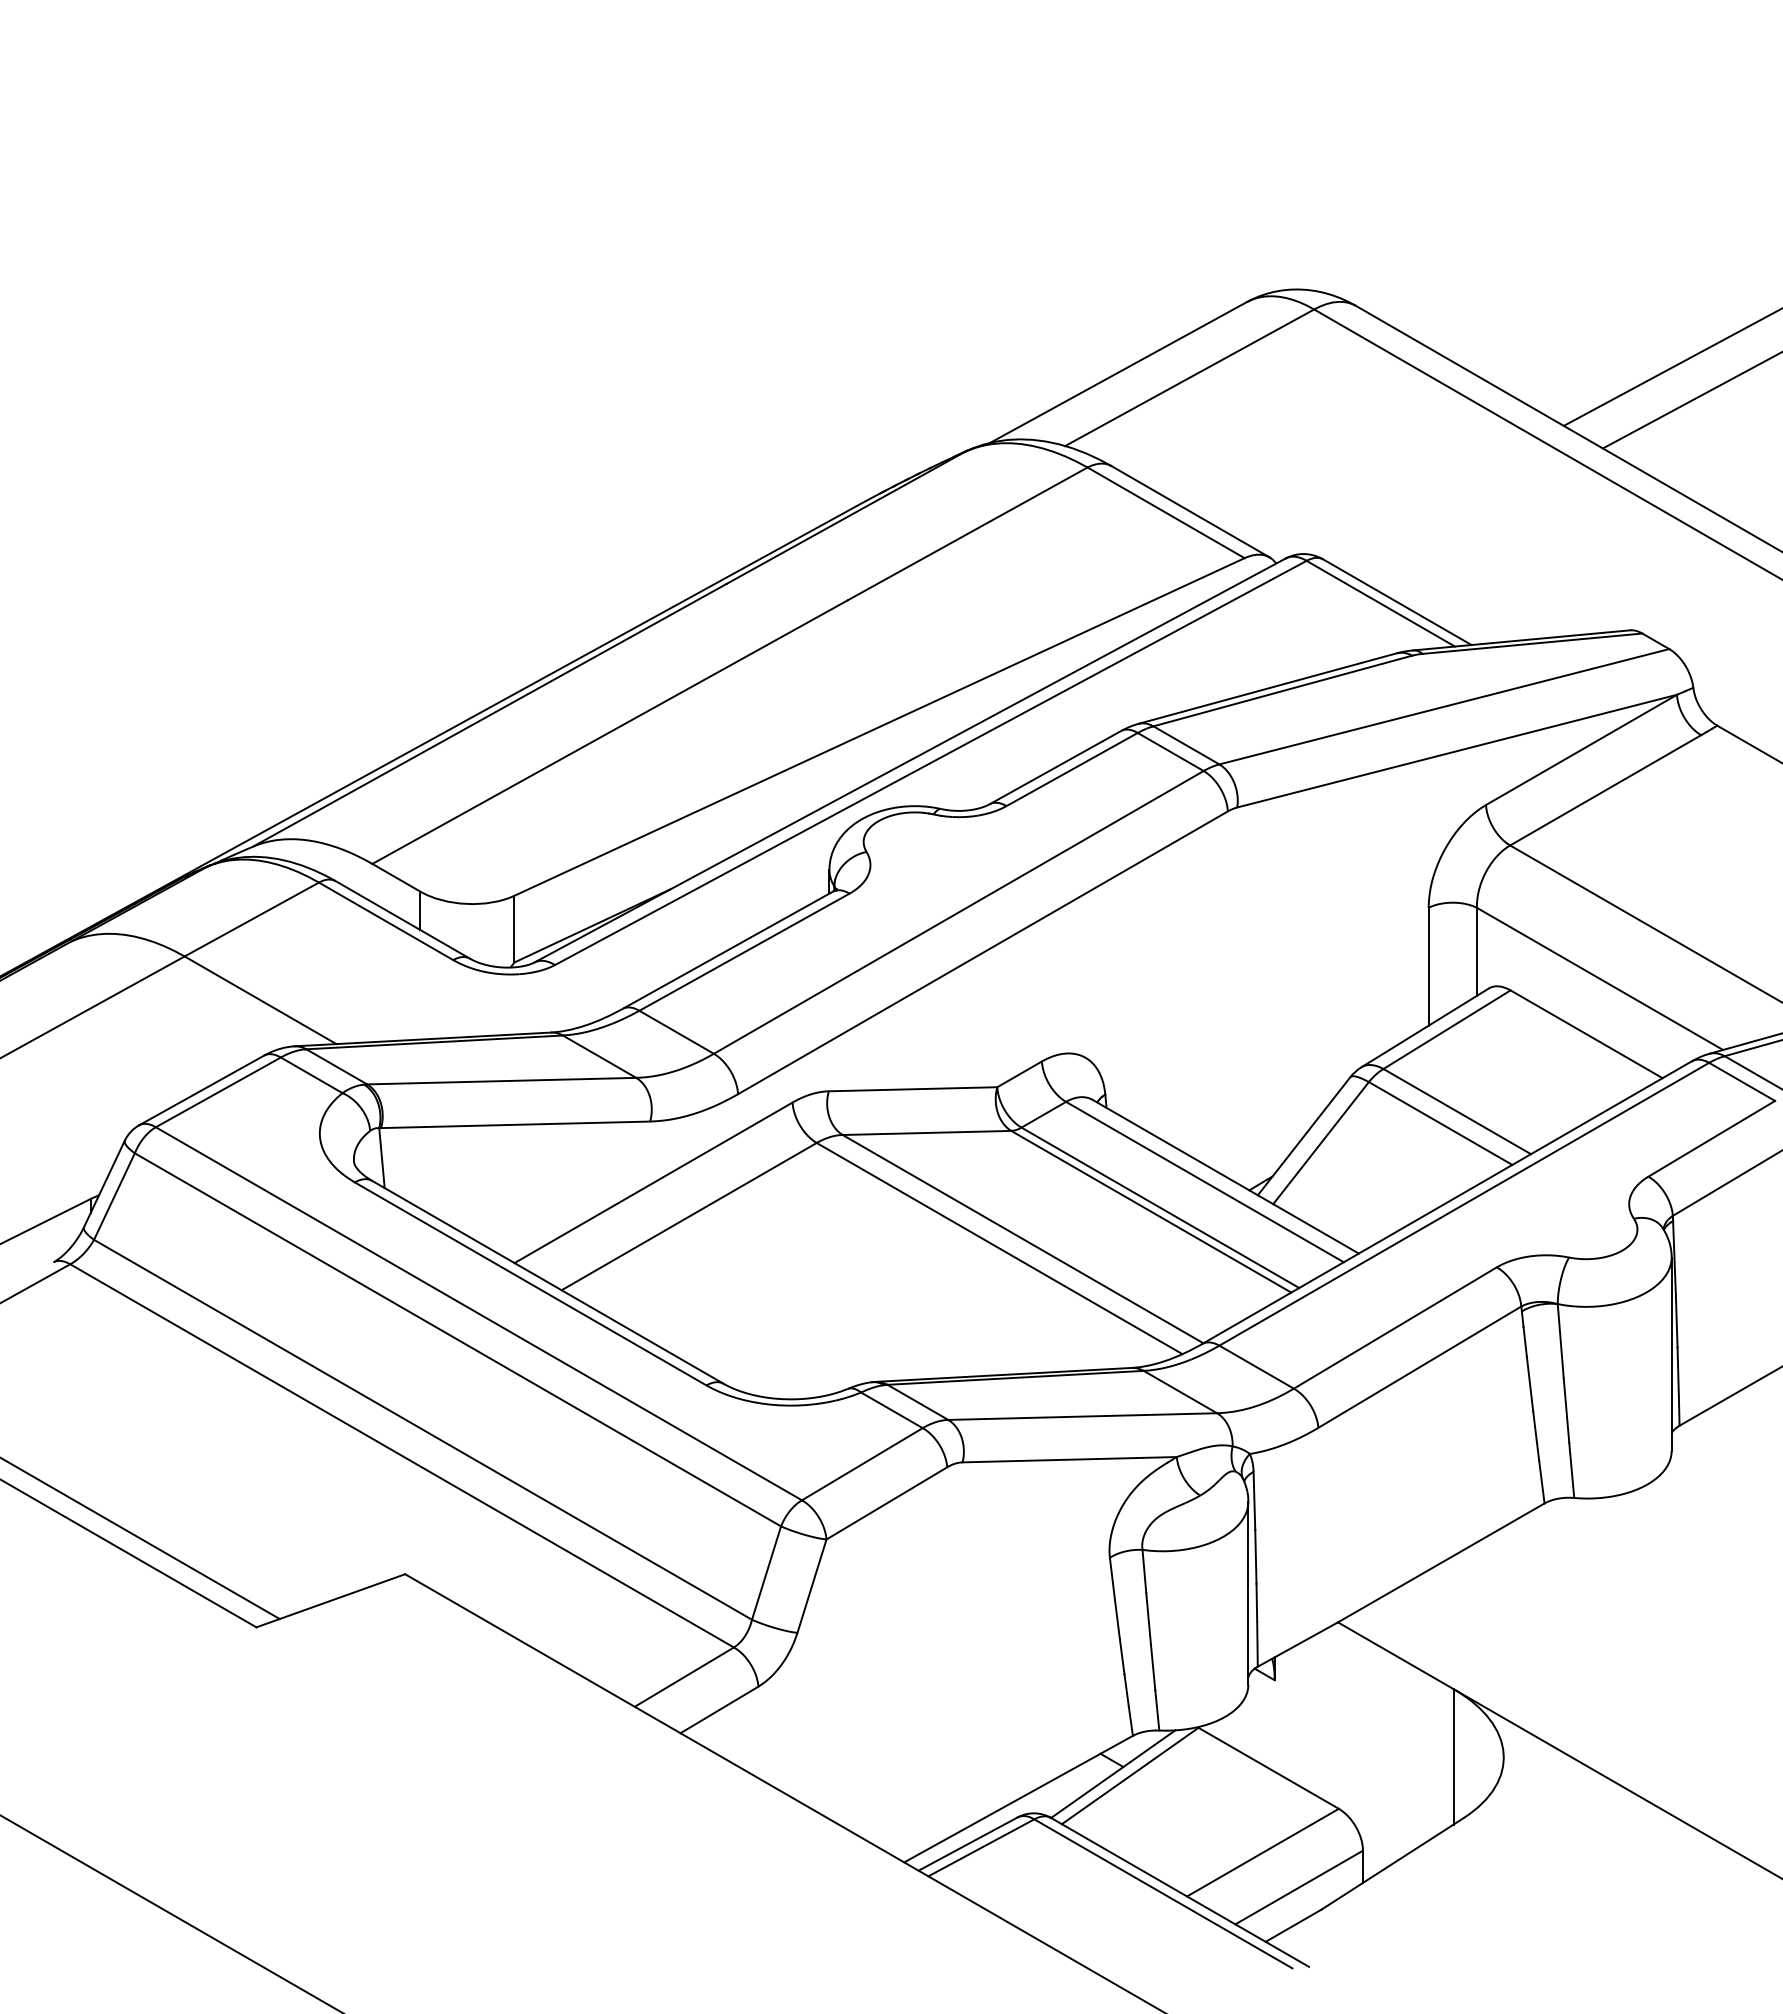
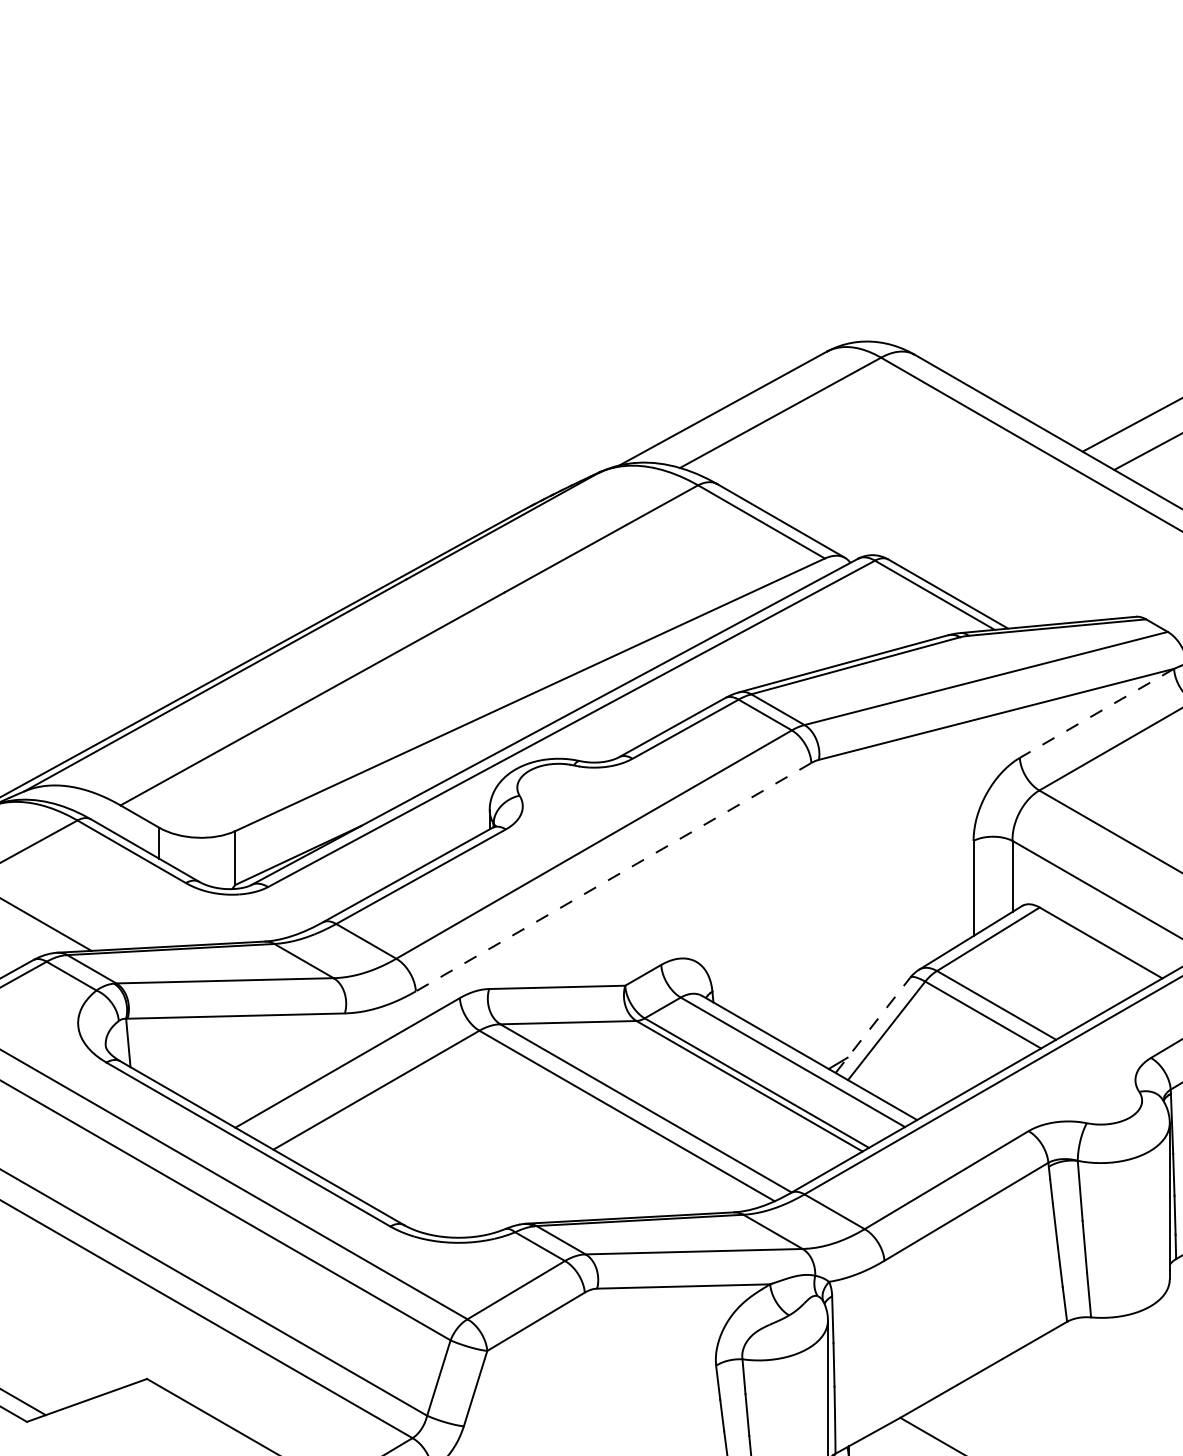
line: (1581, 750) -> (1096, 713), solid -> dashed
line: (982, 952) -> (613, 876), solid -> dashed
line: (1304, 1136) -> (873, 1025), solid -> dashed

